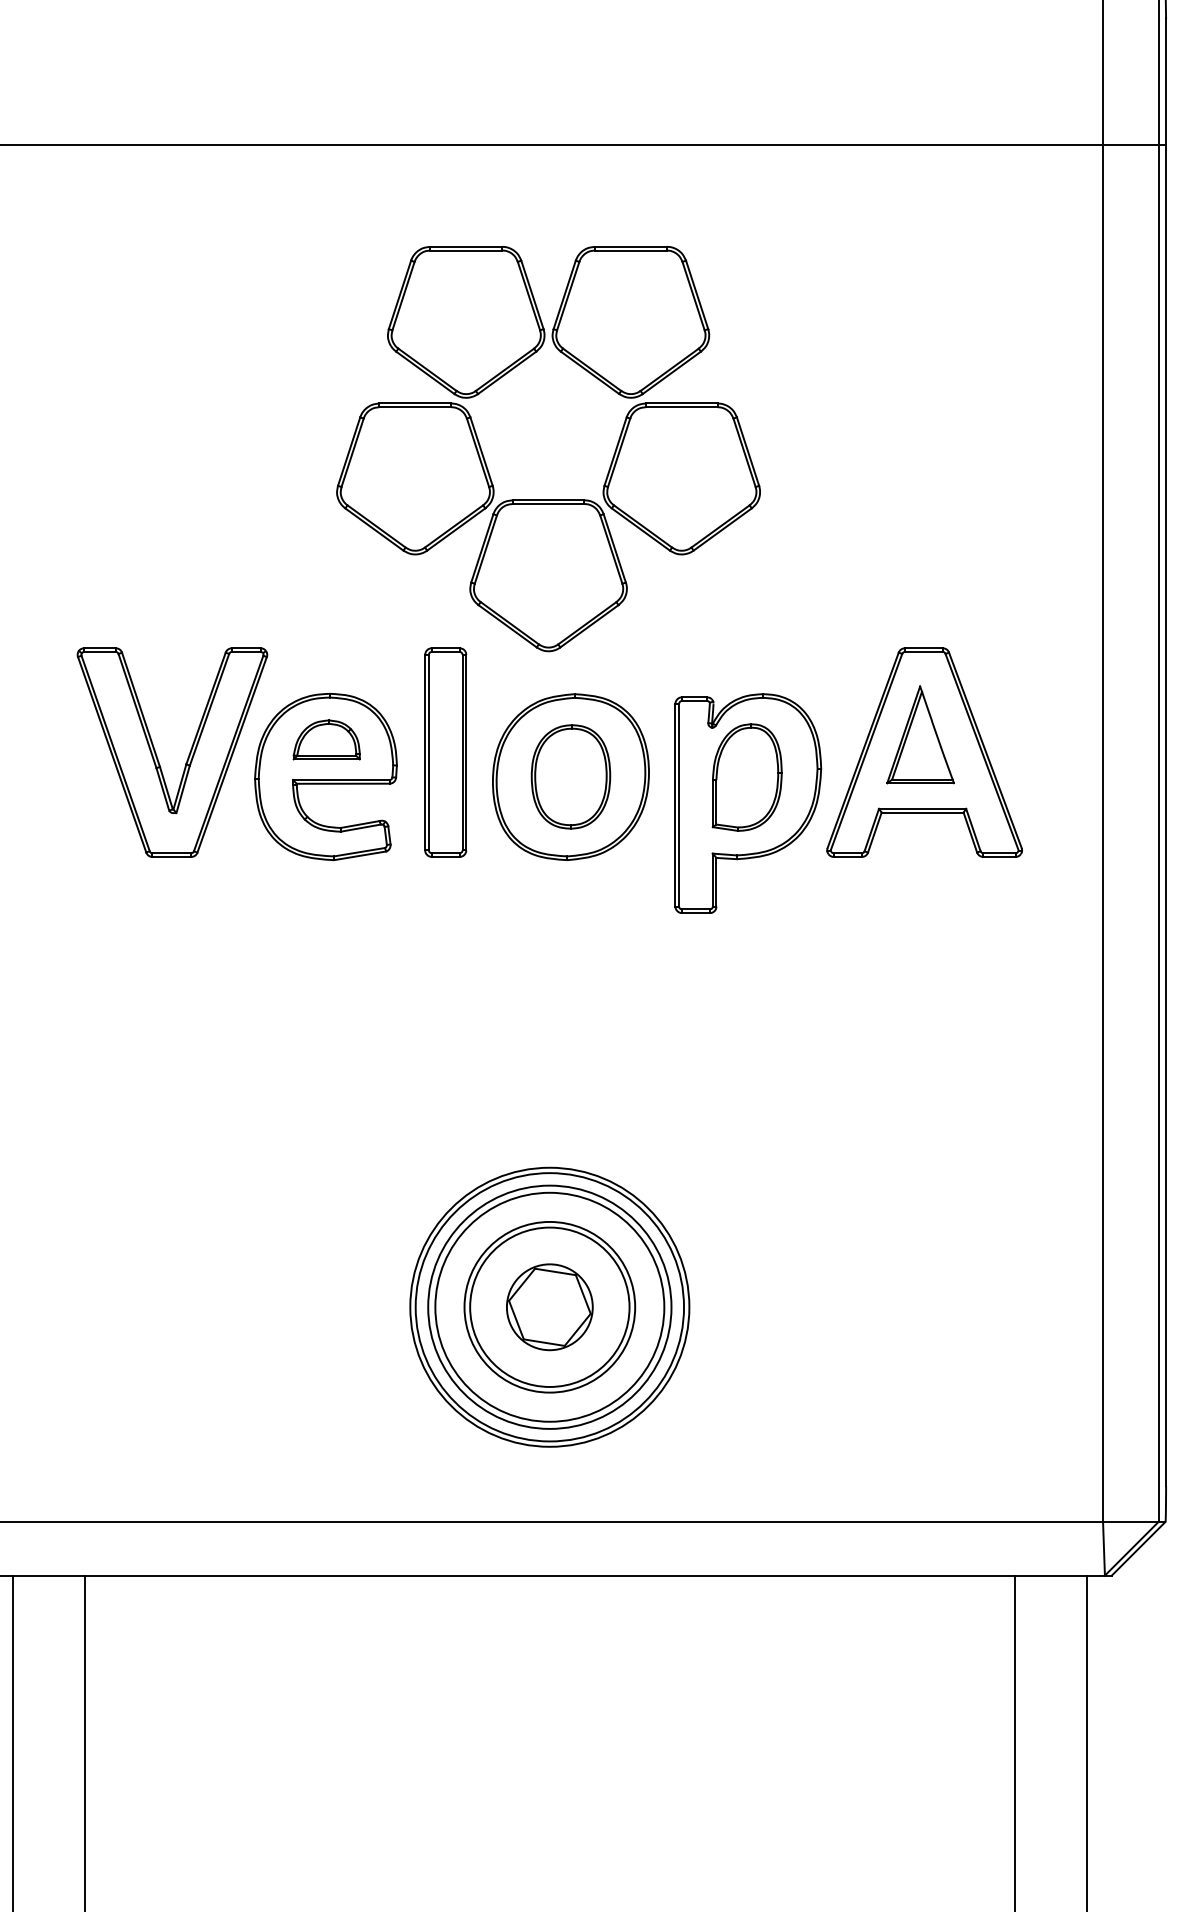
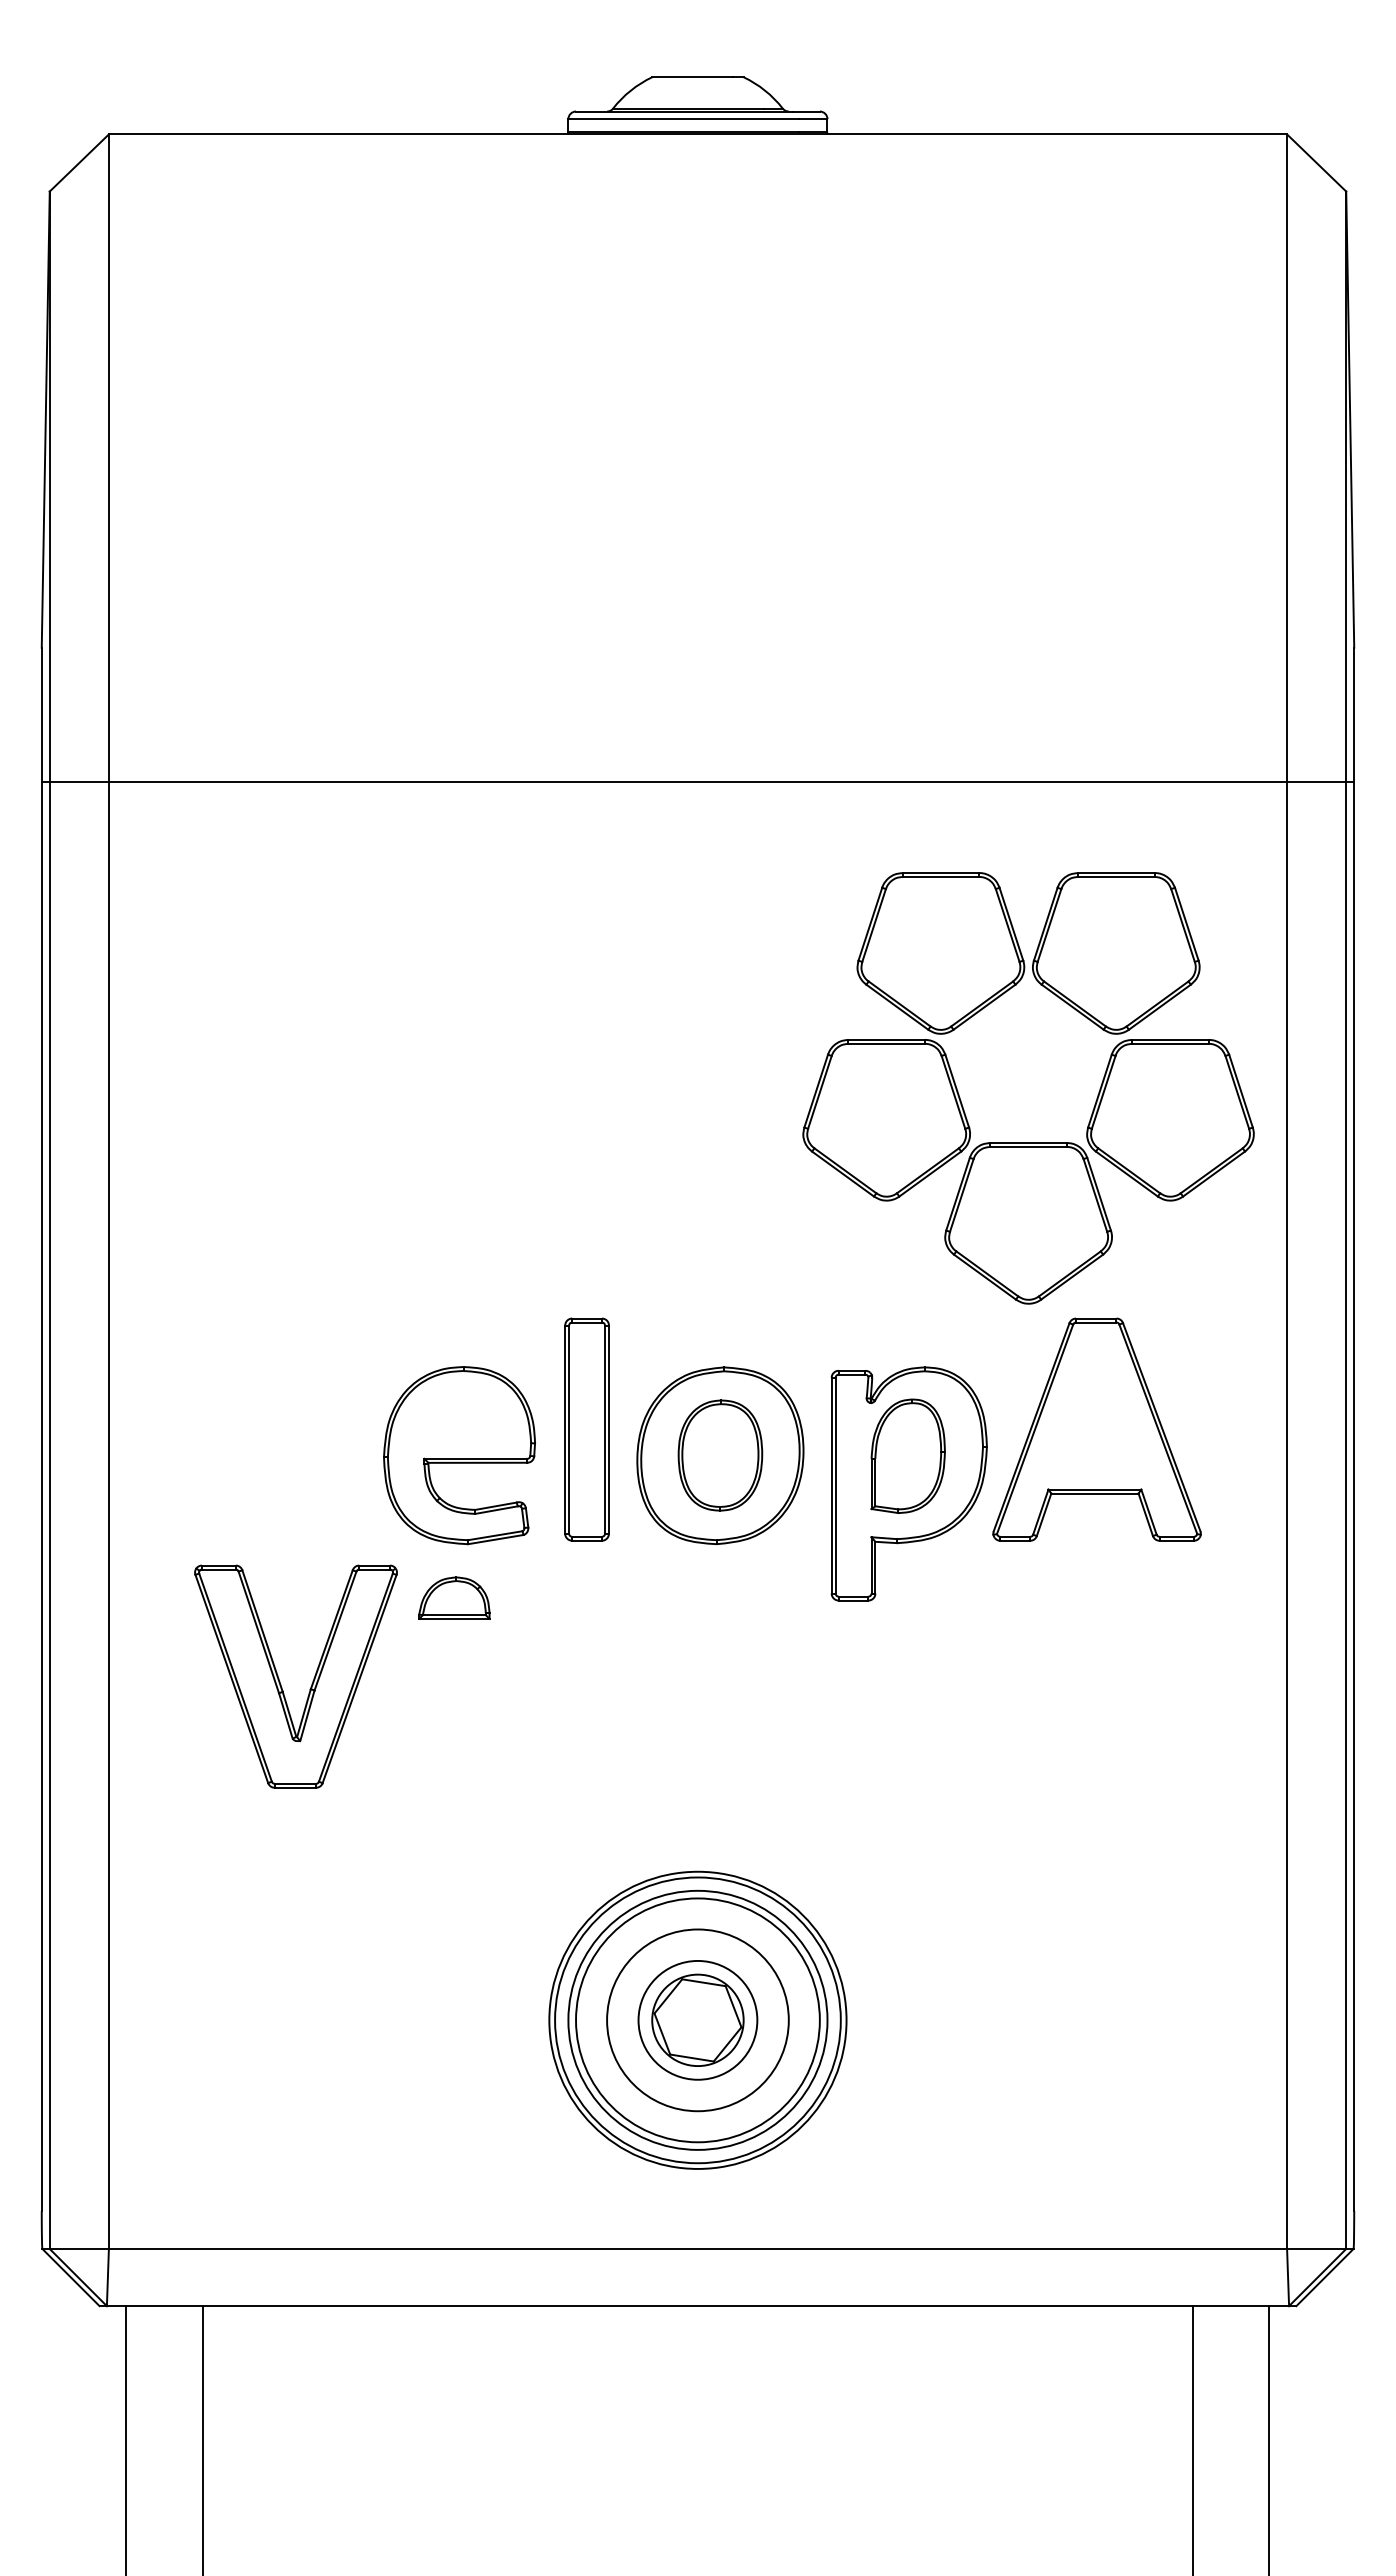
part: (548, 499) -> (1028, 1142), moved
part: (920, 734) -> (1092, 1410), removed
part: (326, 739) -> (454, 1597), moved
part: (157, 757) -> (280, 1681), moved
circle: (549, 1307) -> (697, 2020), size x0.7

